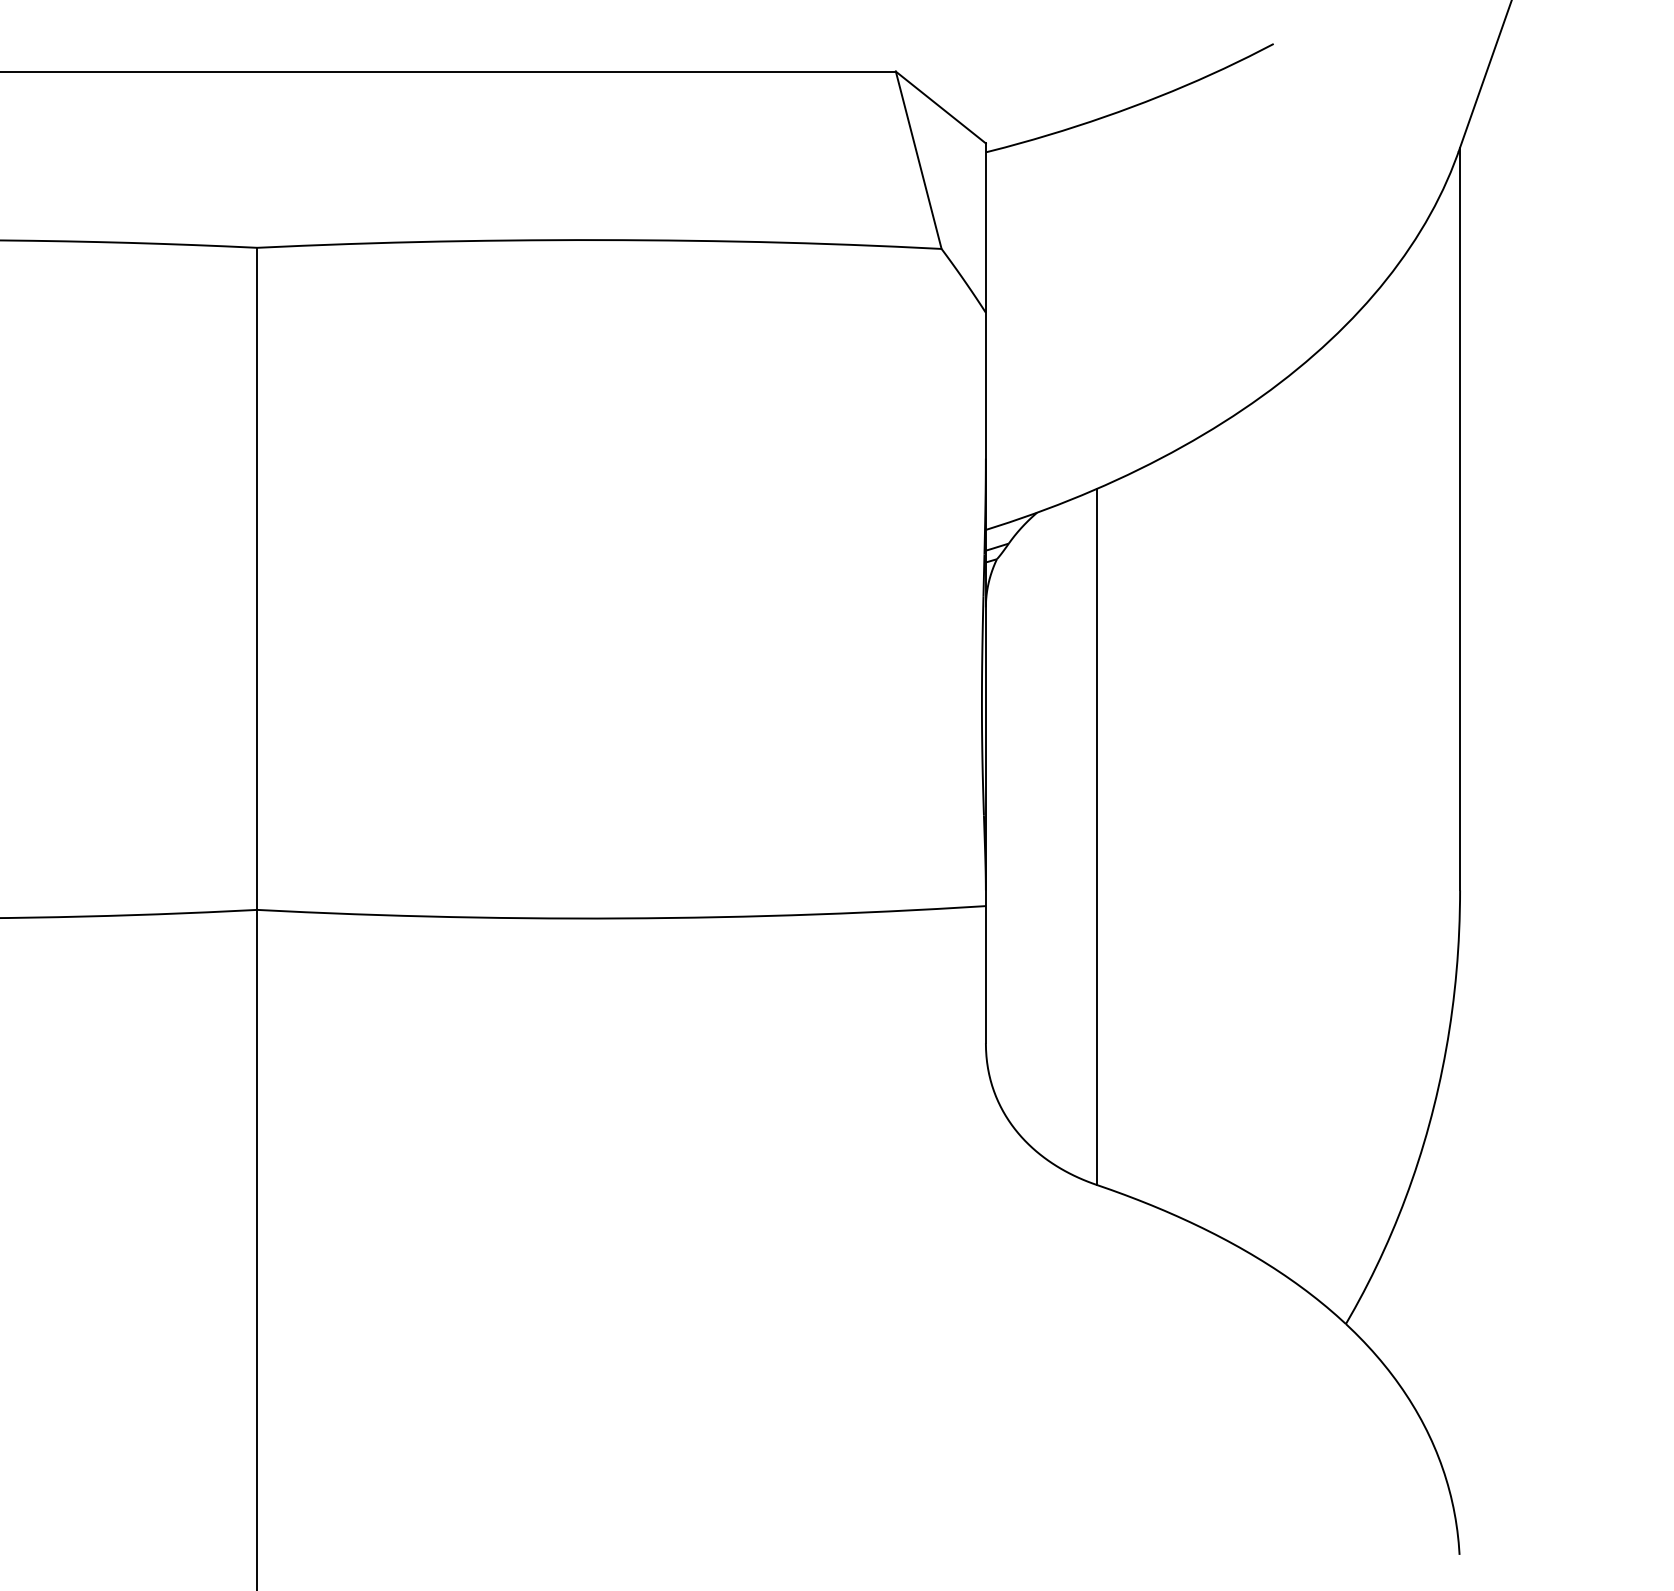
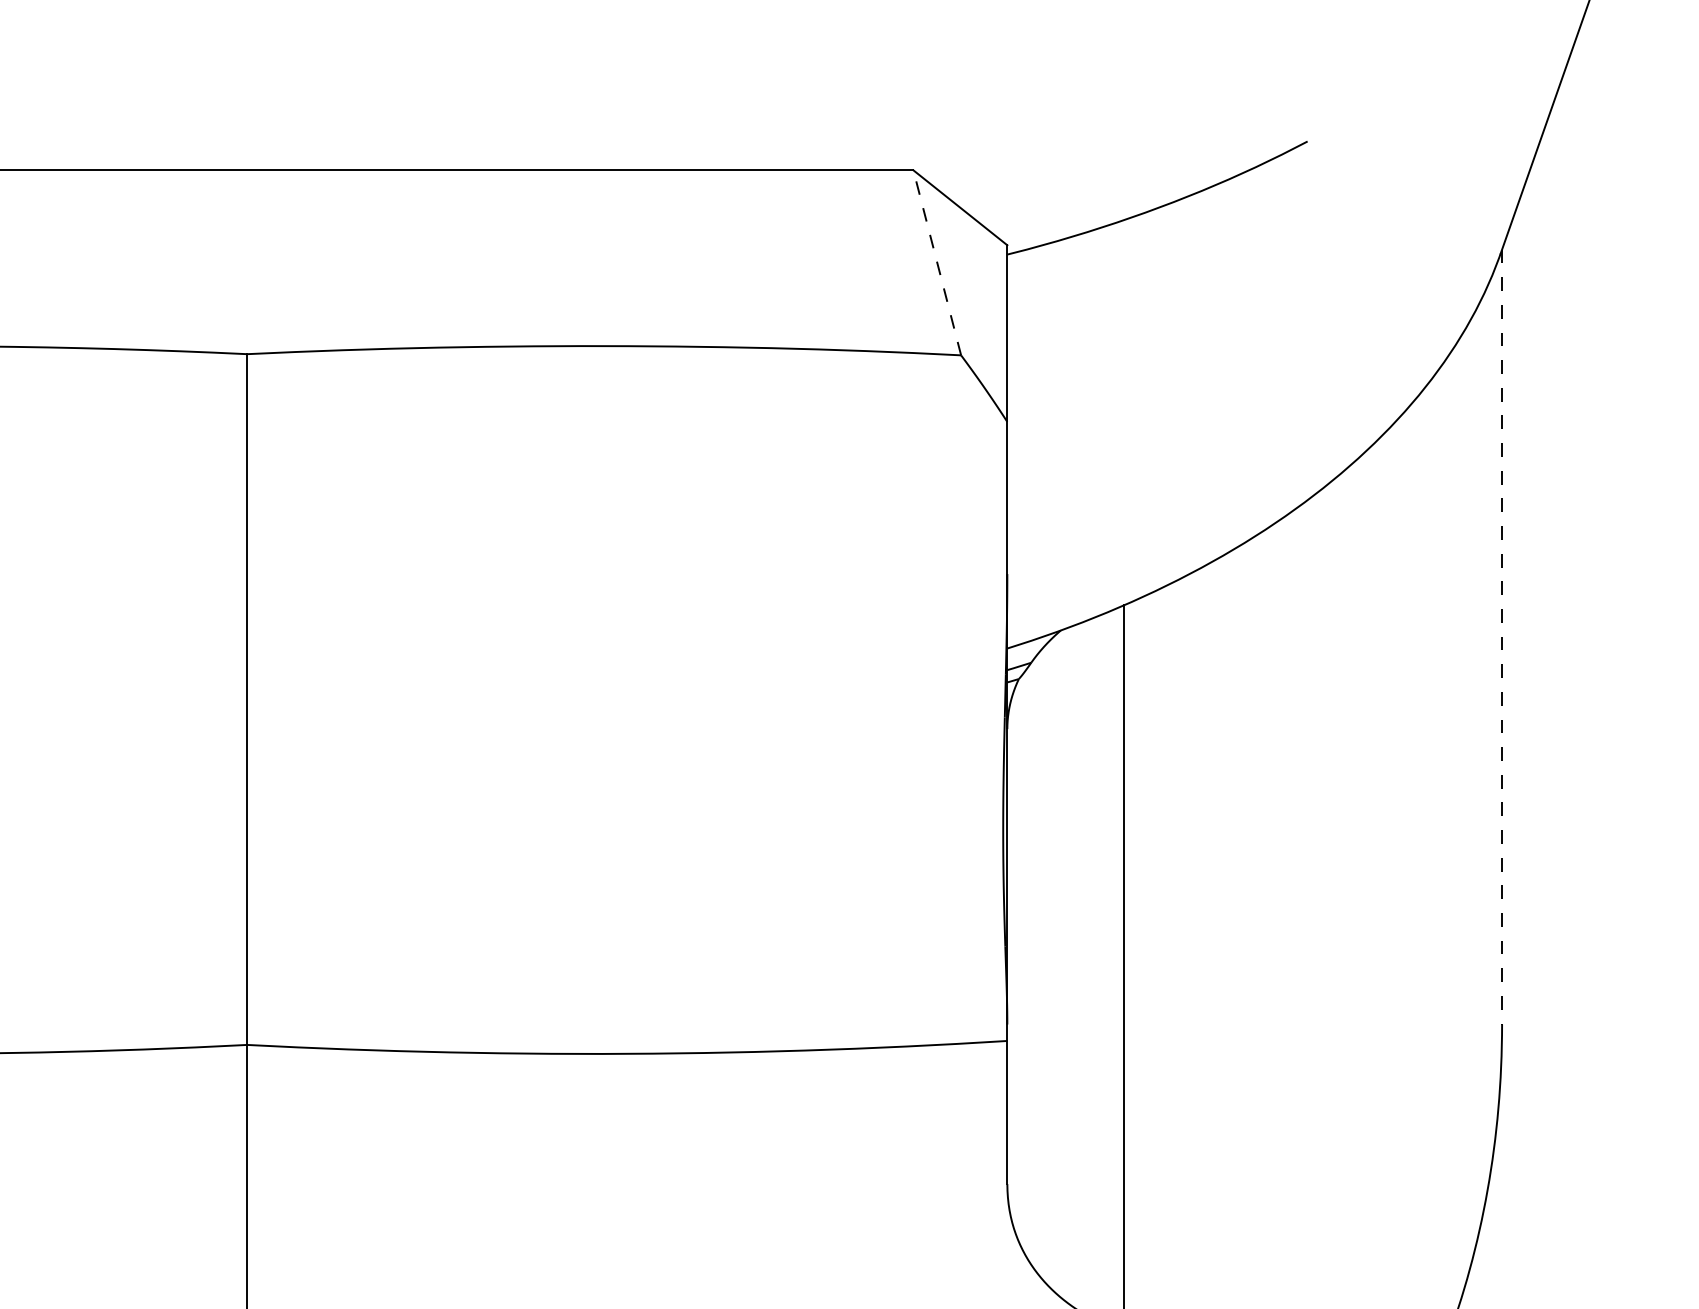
line: (918, 160) -> (937, 263), solid -> dashed
line: (1460, 519) -> (1502, 637), solid -> dashed

